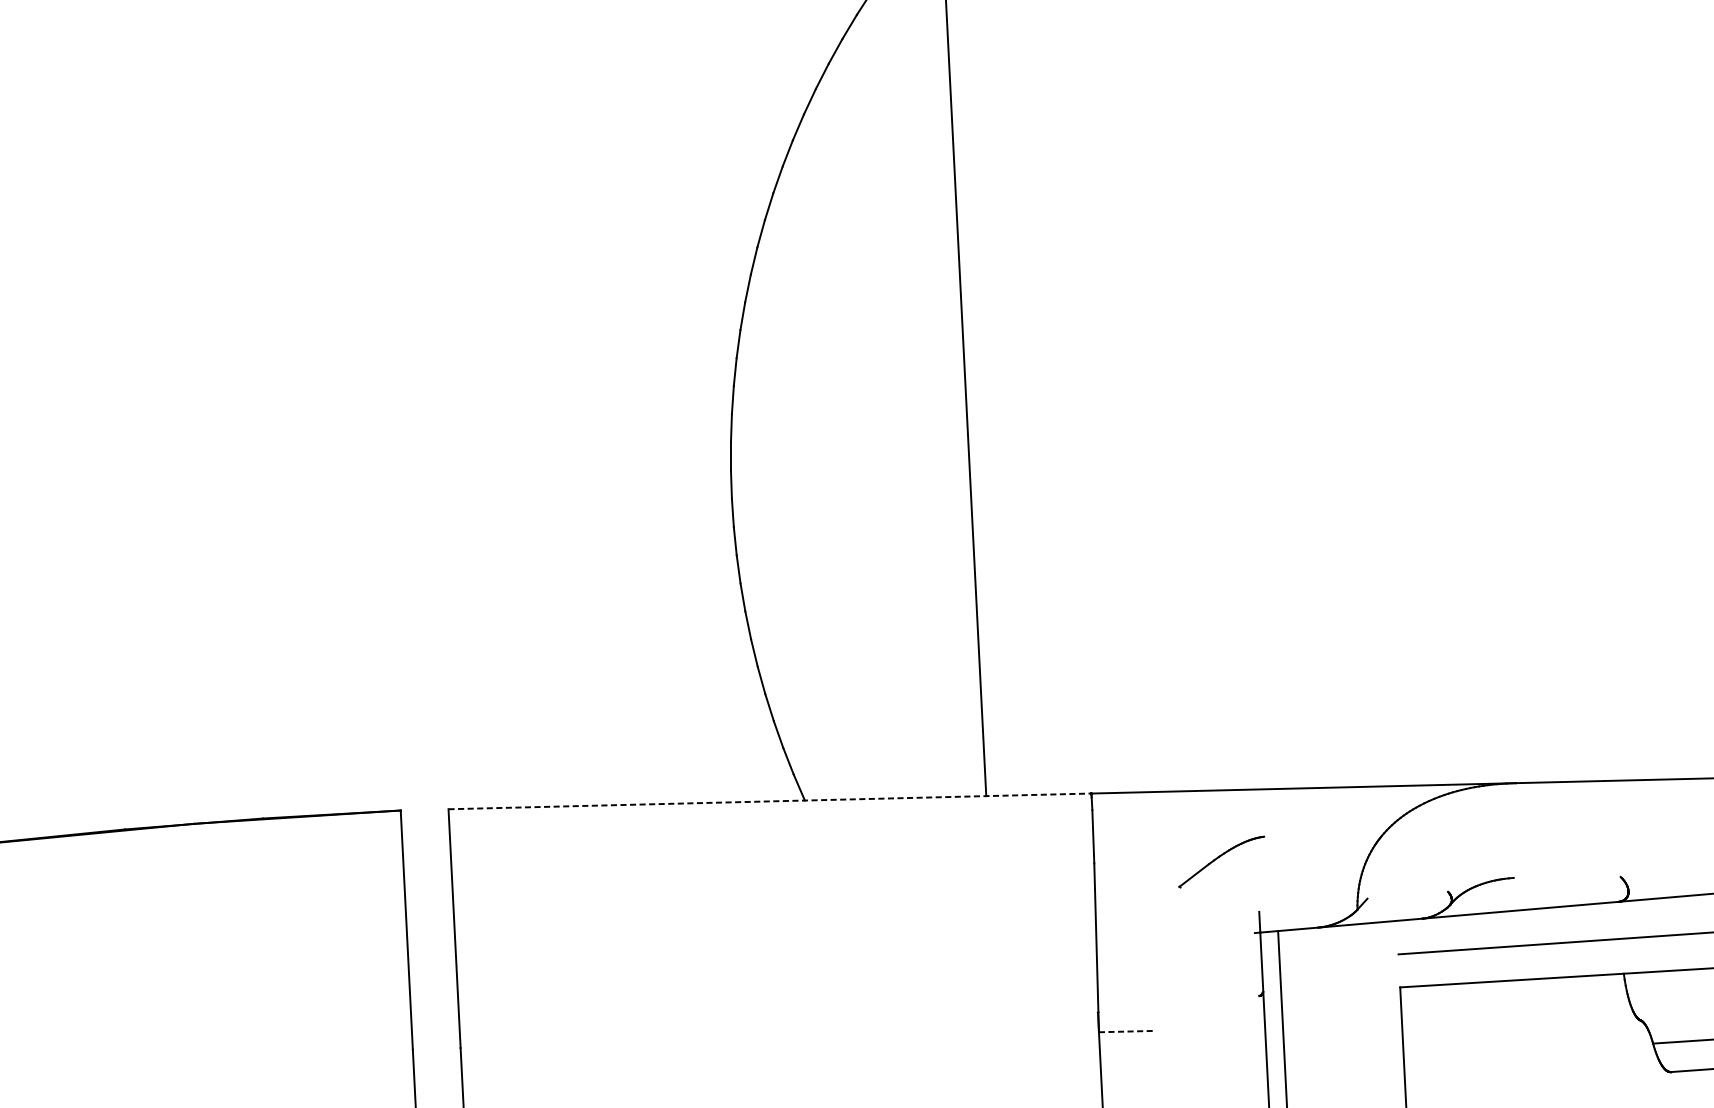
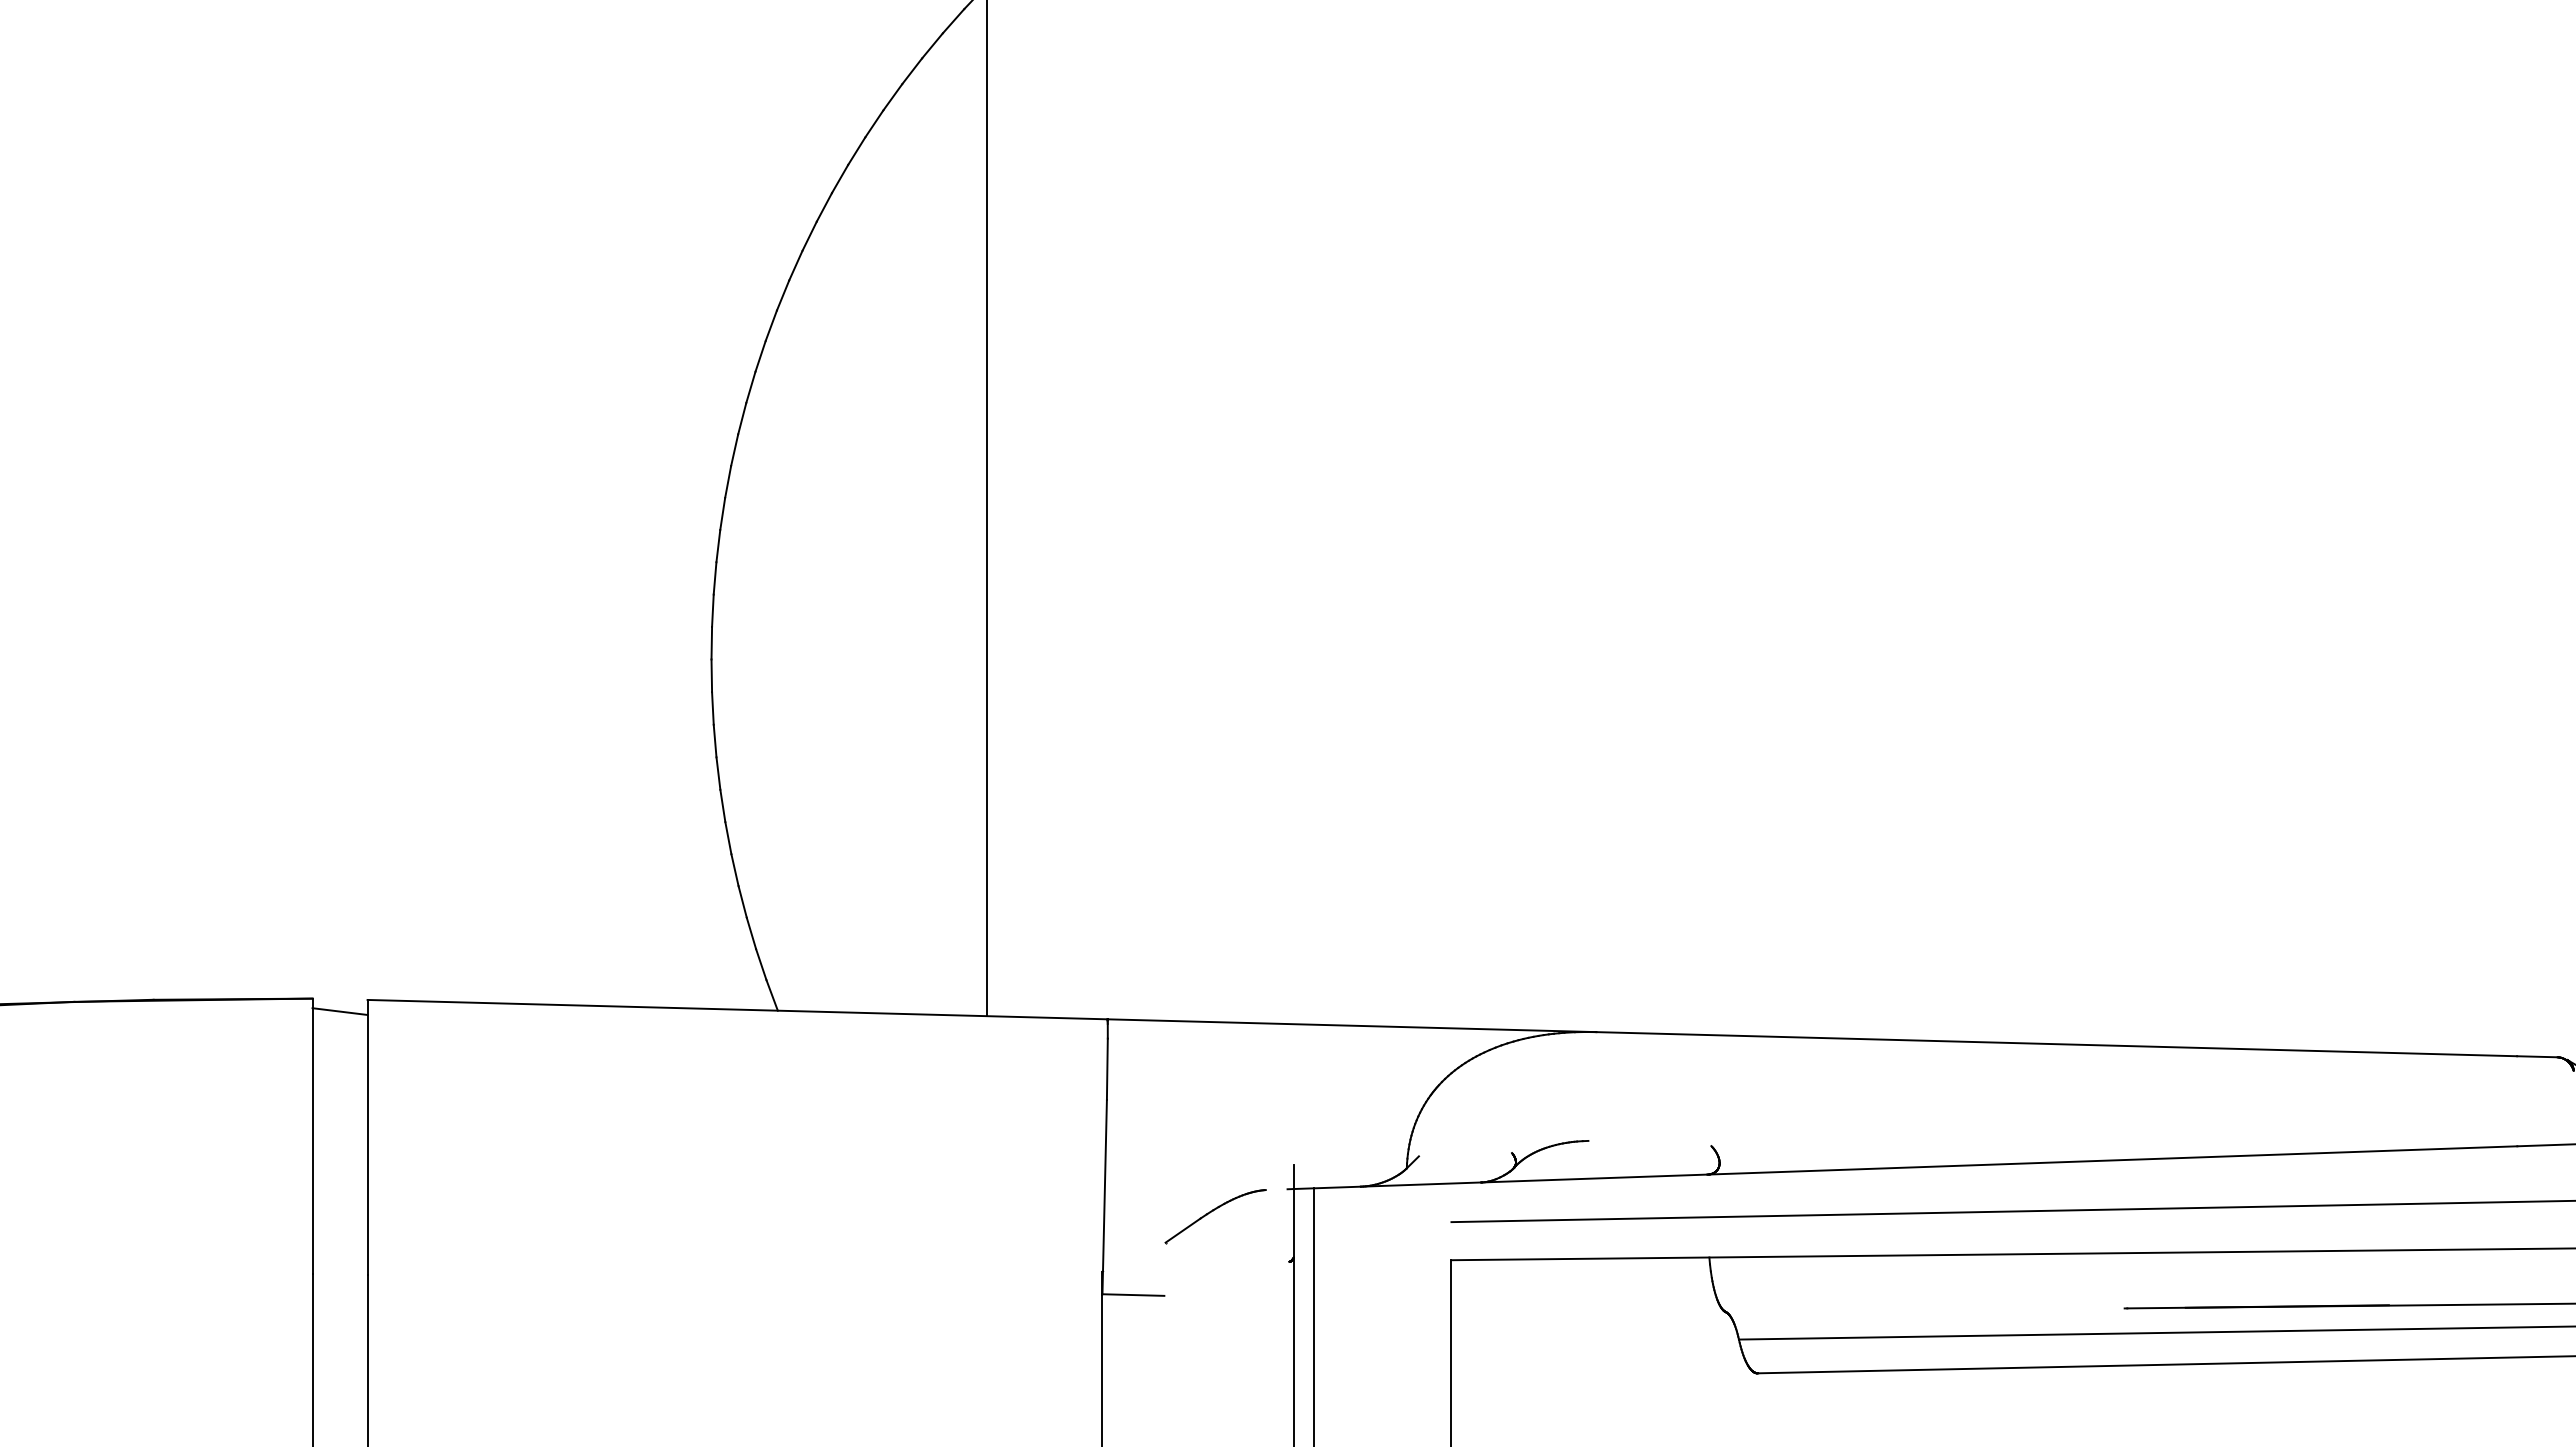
line: (770, 801) -> (738, 1009), dashed -> solid
line: (424, 820) -> (339, 1011), added
part: (1221, 861) -> (1215, 1216), moved
line: (1125, 1031) -> (1133, 1295), dashed -> solid

